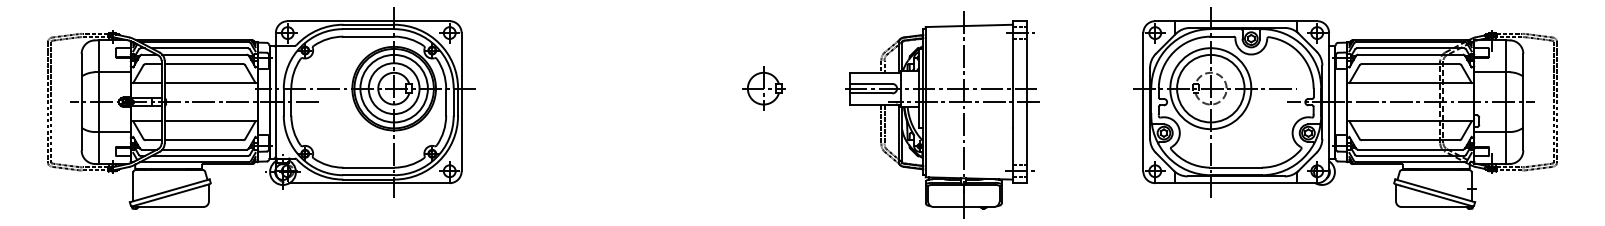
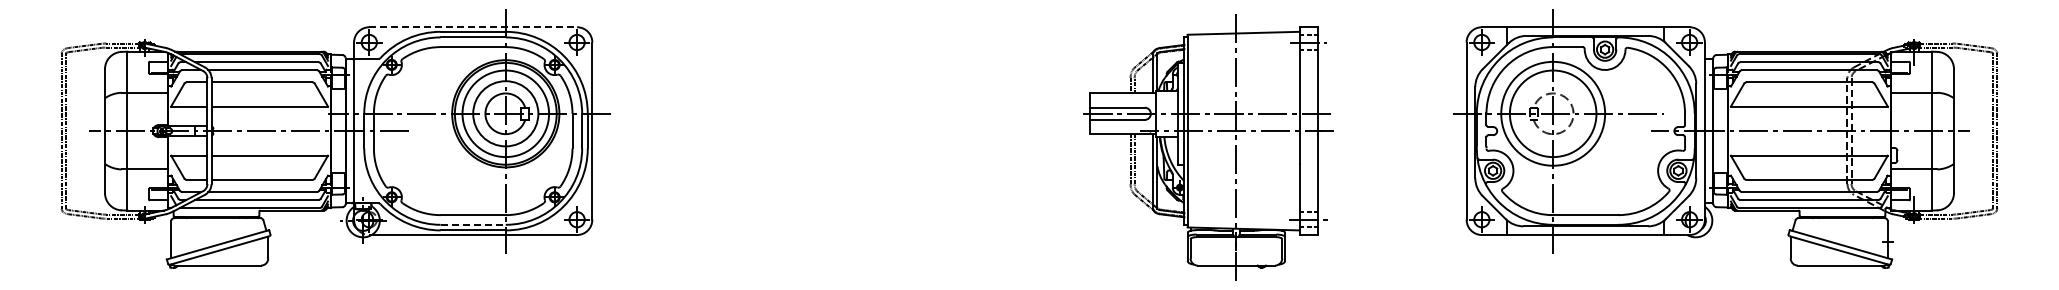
line: (368, 21) -> (473, 27), solid -> dashed
part: (763, 88) -> (979, 113), removed
line: (368, 174) -> (473, 224), solid -> dashed

